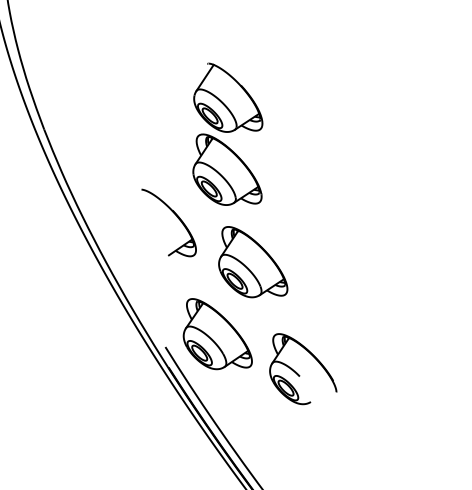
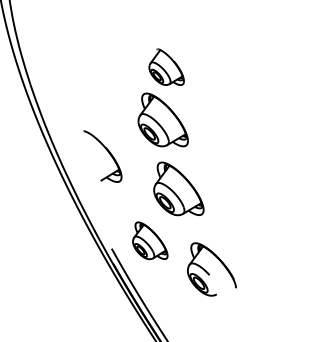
part: (228, 97) -> (167, 67), size x0.7
part: (177, 218) -> (109, 153), moved
part: (217, 334) -> (150, 241), size x0.7

